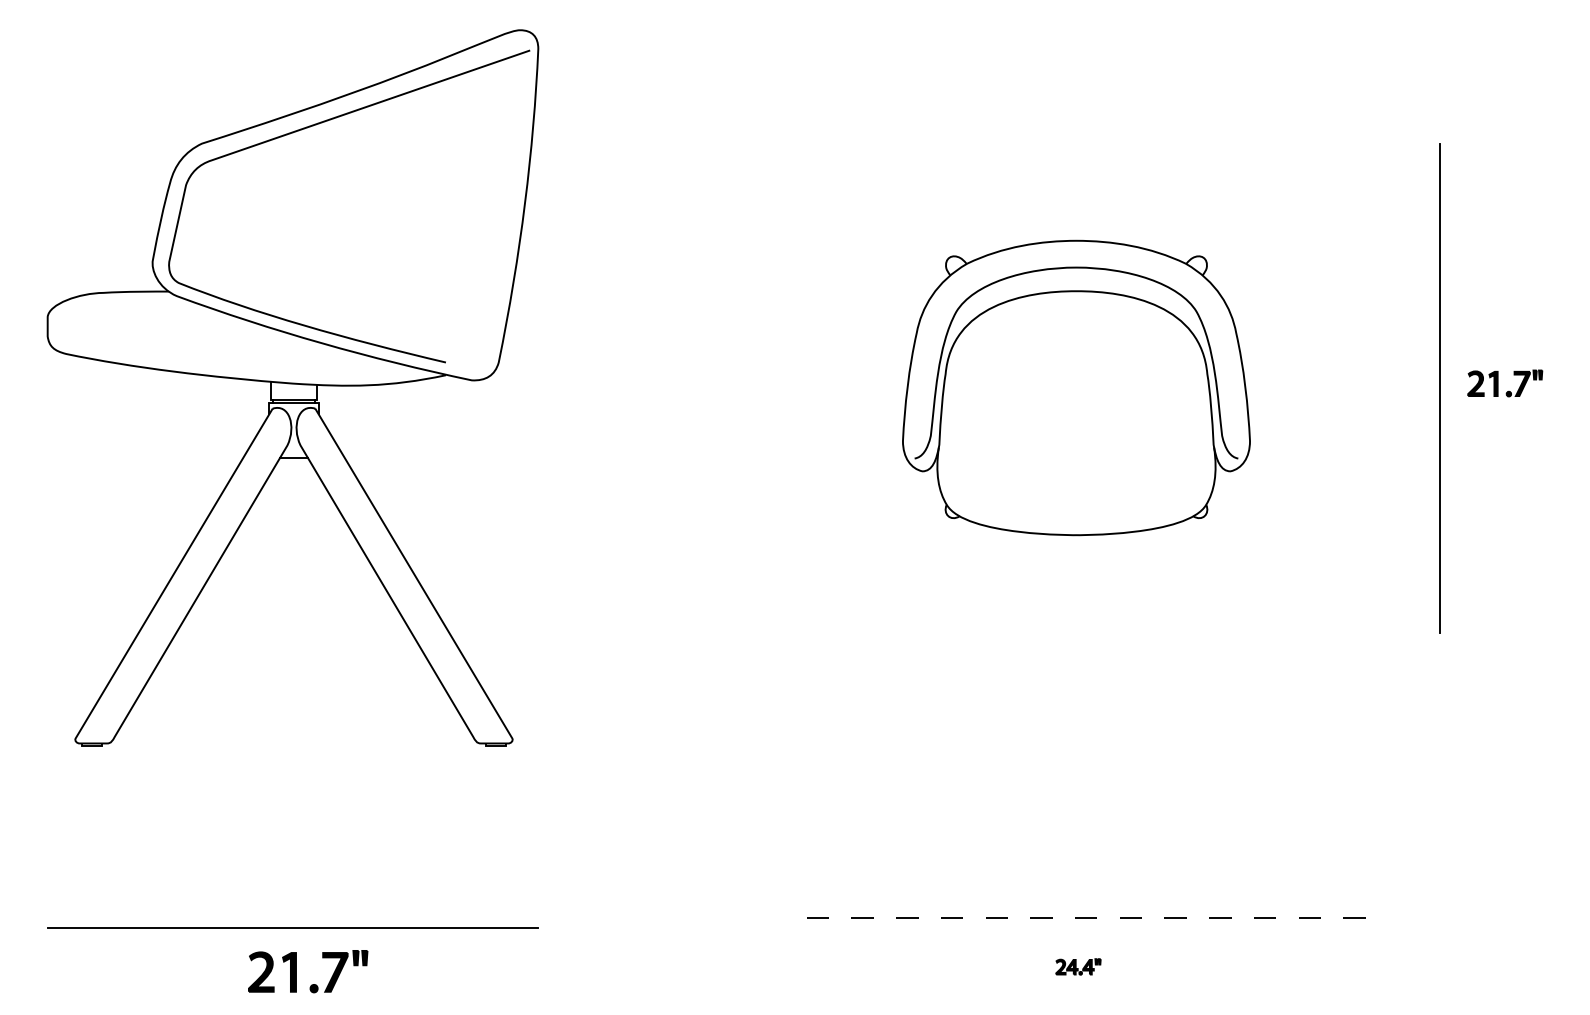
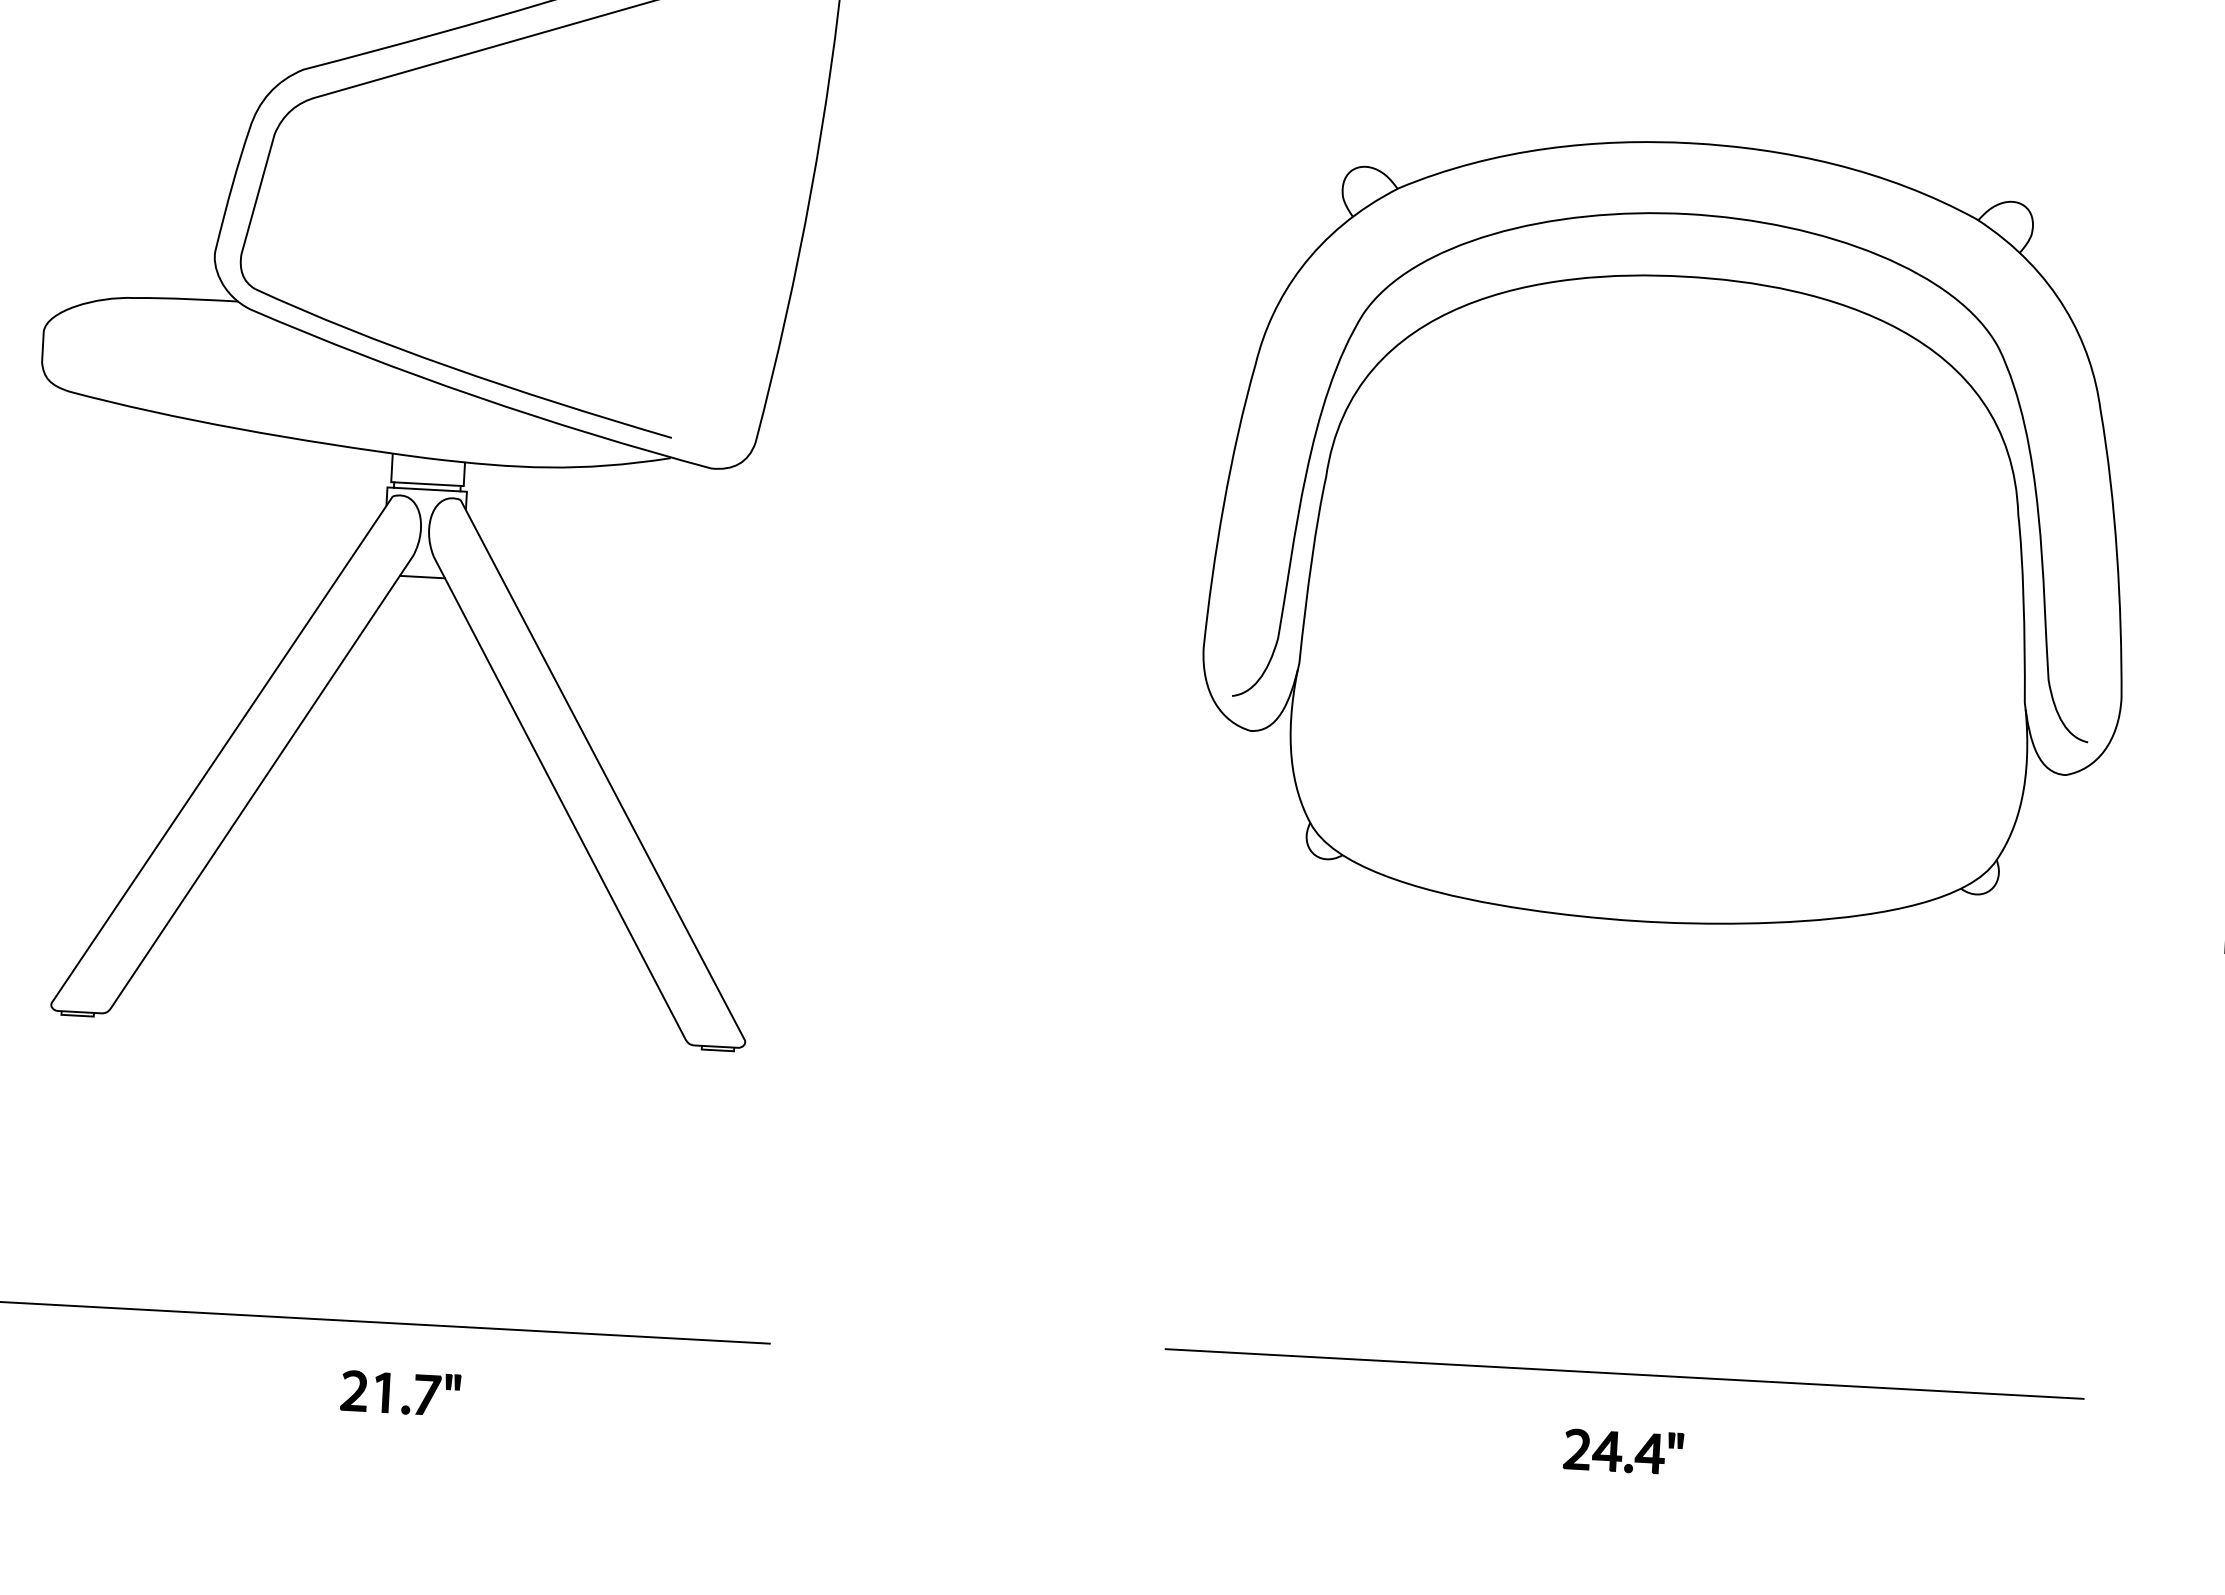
part: (1076, 387) -> (1670, 531), size x1.67
line: (1075, 918) -> (1623, 1374), dashed -> solid
part: (1078, 966) -> (1623, 1450), size x1.67
part: (307, 971) -> (399, 1392), size x0.62

